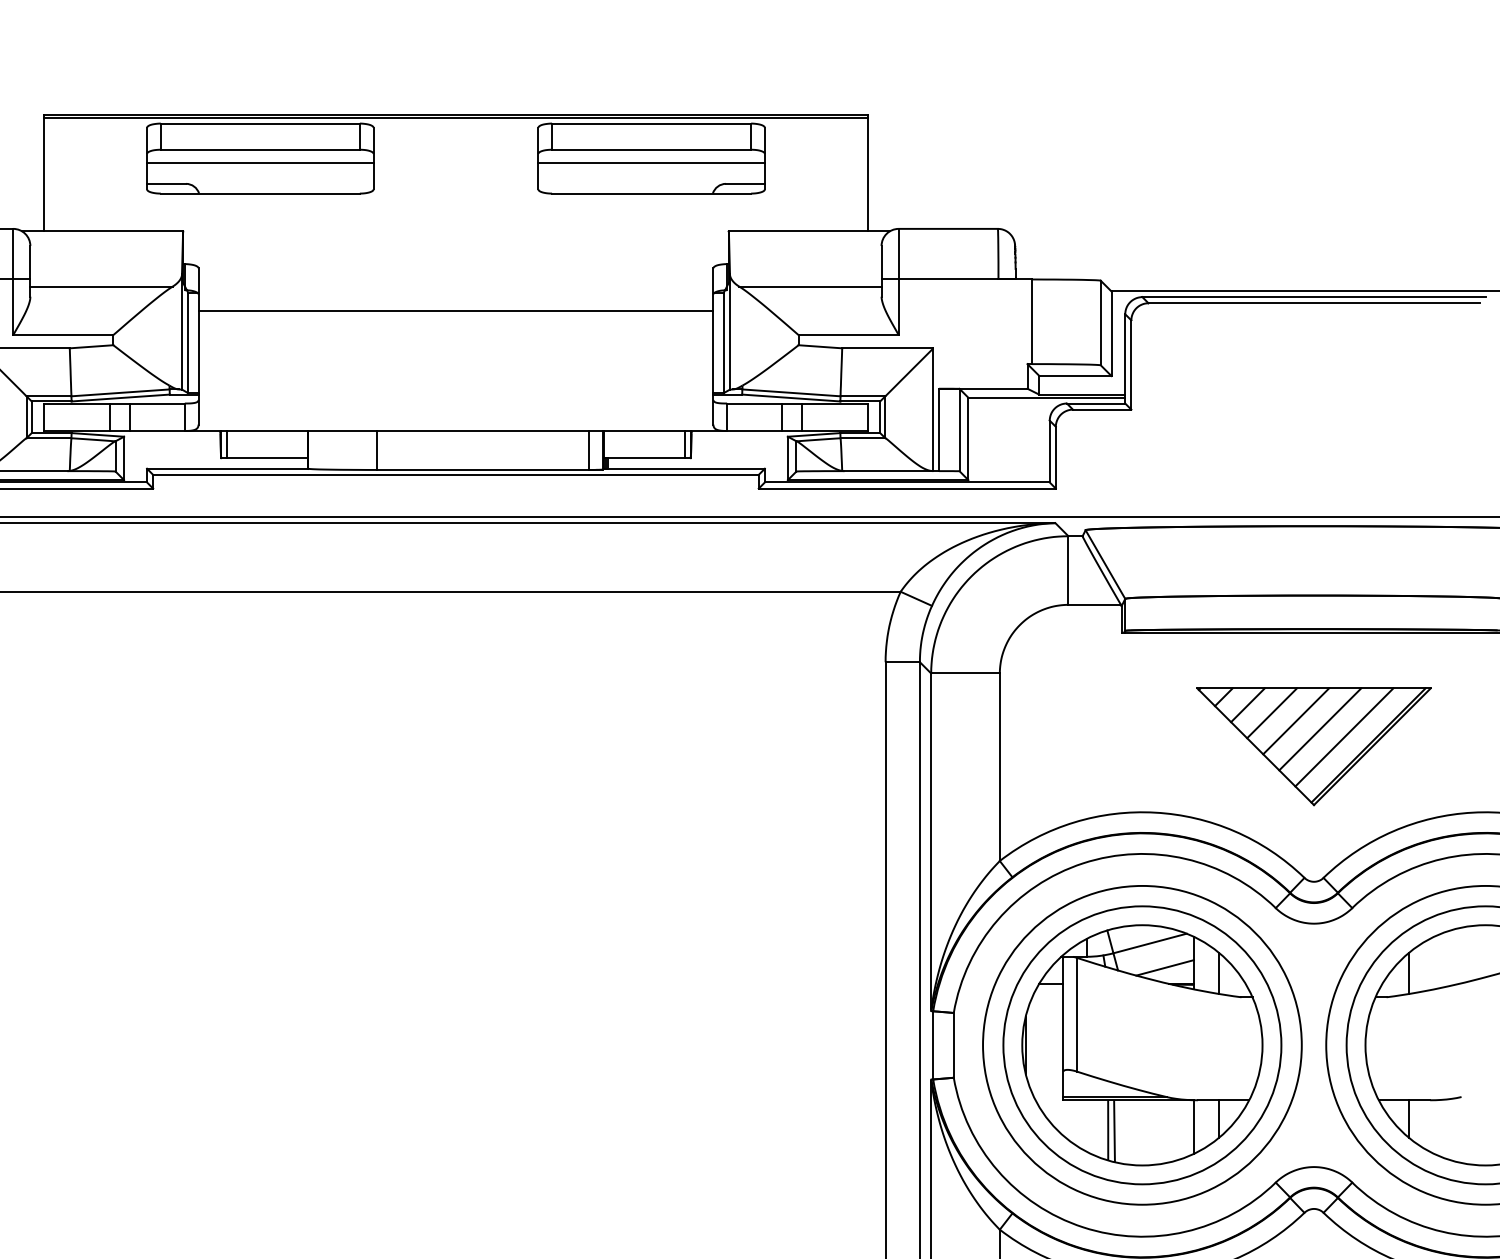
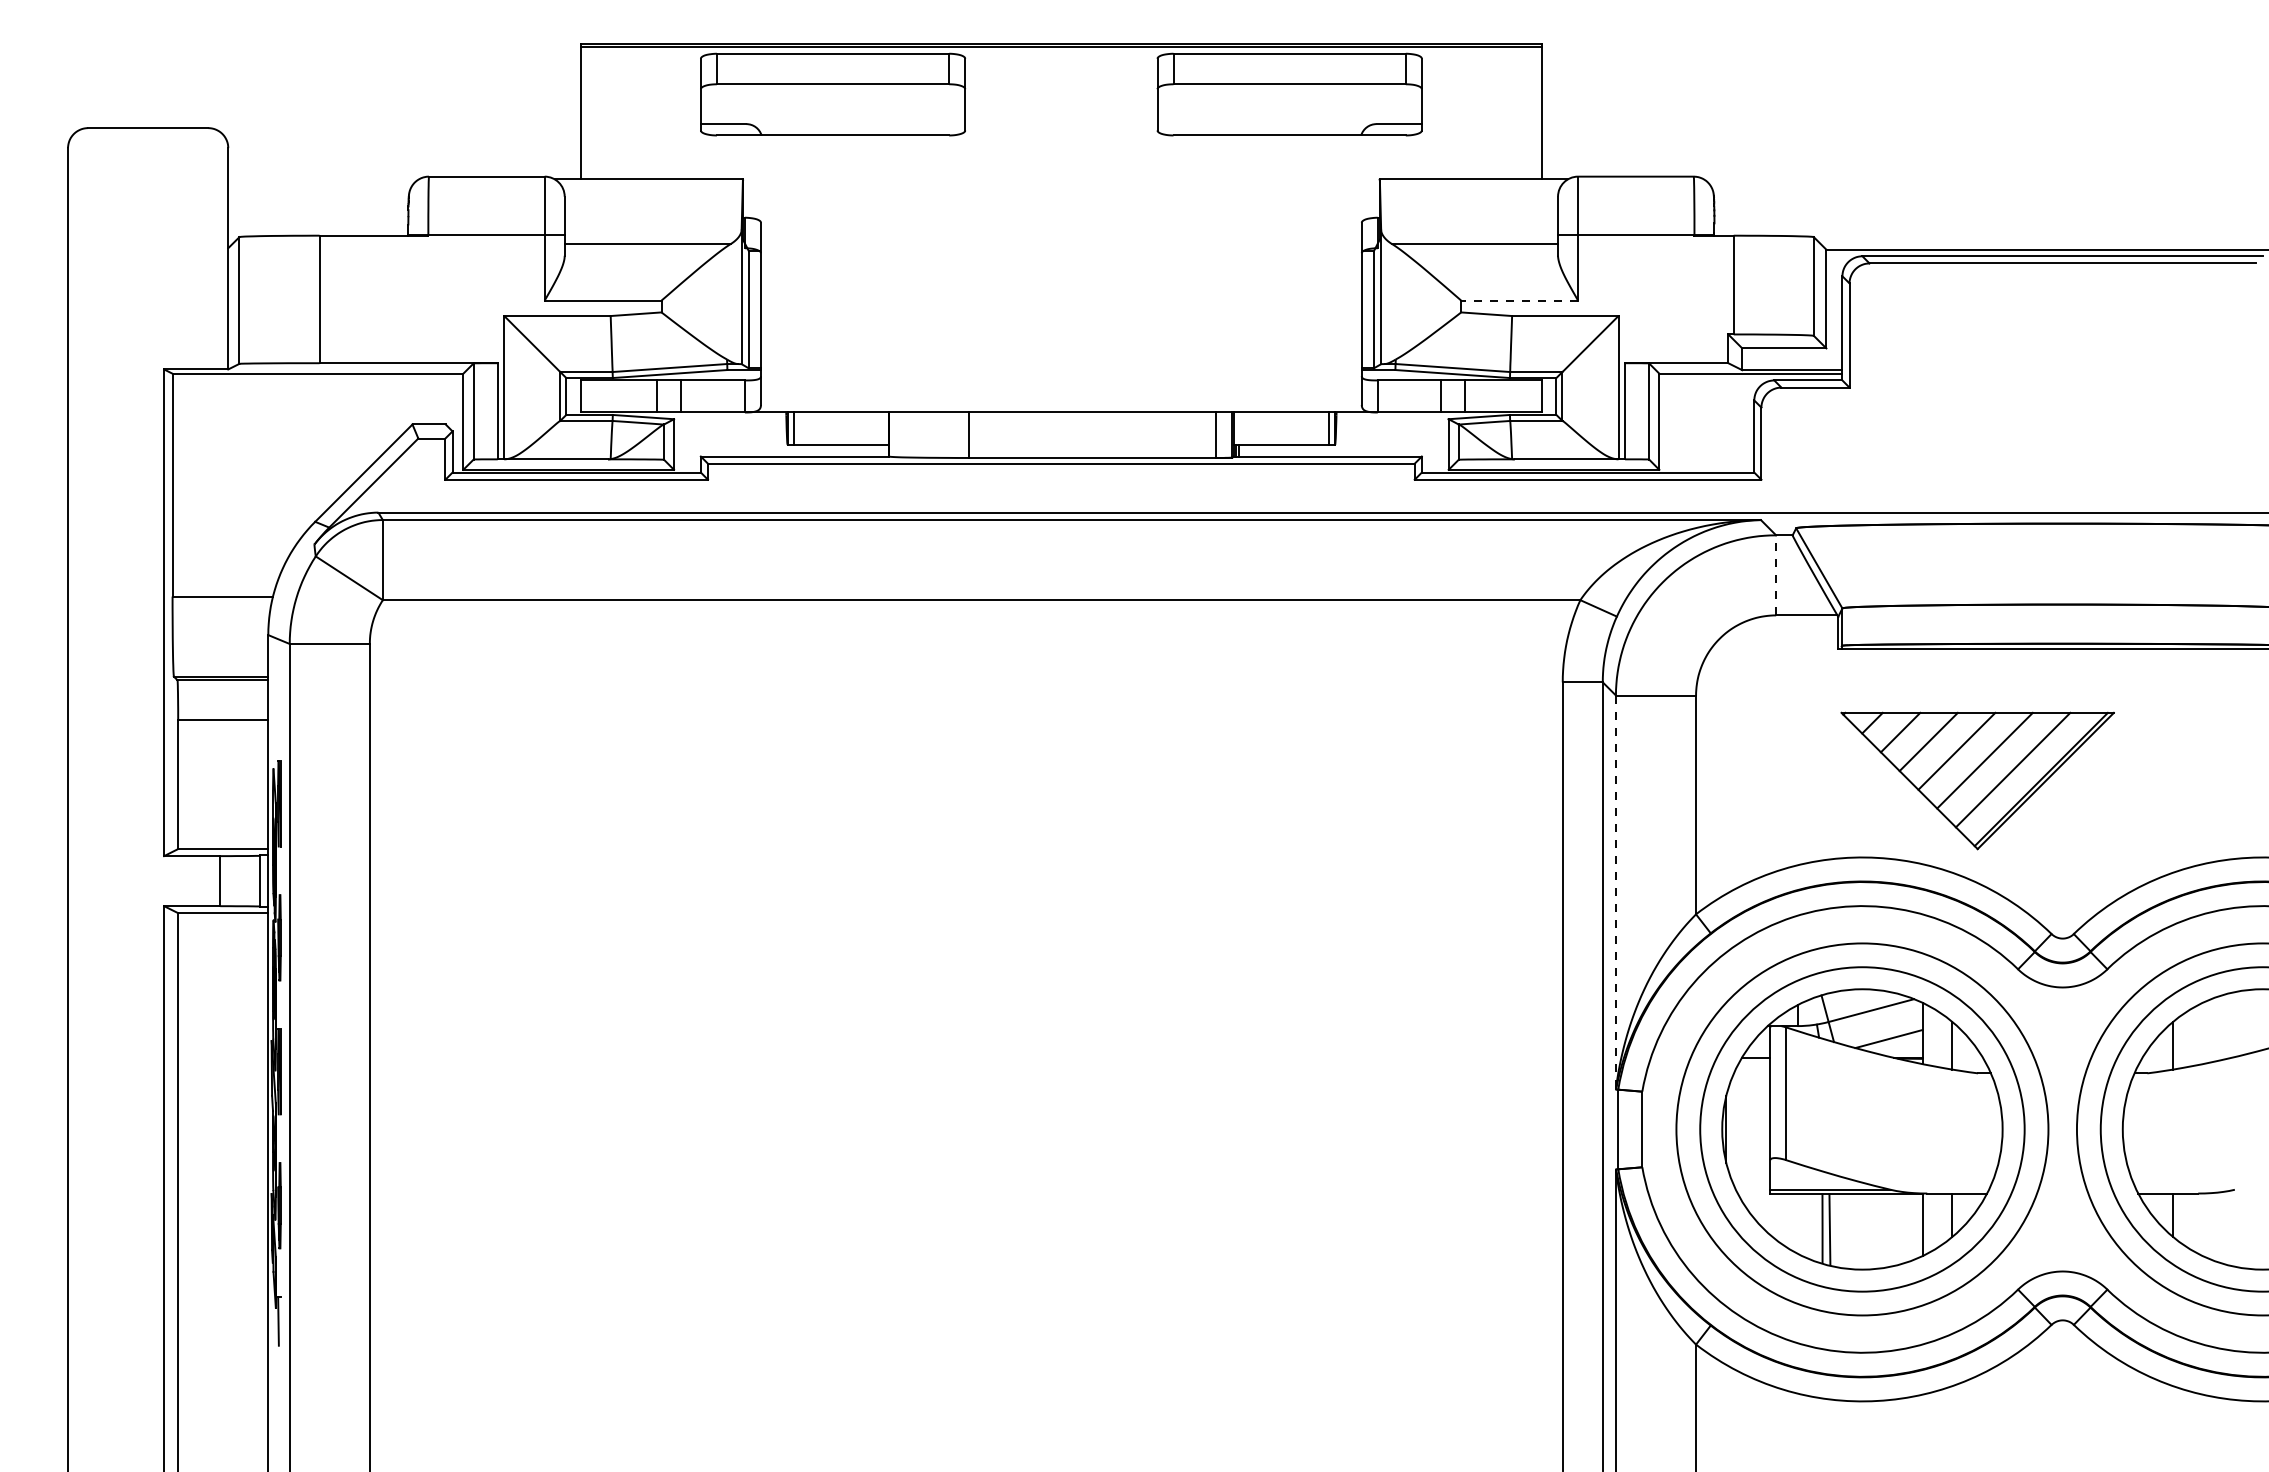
line: (259, 163) -> (832, 100), removed
line: (651, 163) -> (1289, 100), removed
line: (455, 310) -> (1060, 271), removed
line: (848, 335) -> (1519, 300), solid -> dashed
line: (1068, 569) -> (1776, 574), solid -> dashed
part: (1313, 746) -> (1977, 780), moved
line: (930, 842) -> (1615, 892), solid -> dashed

